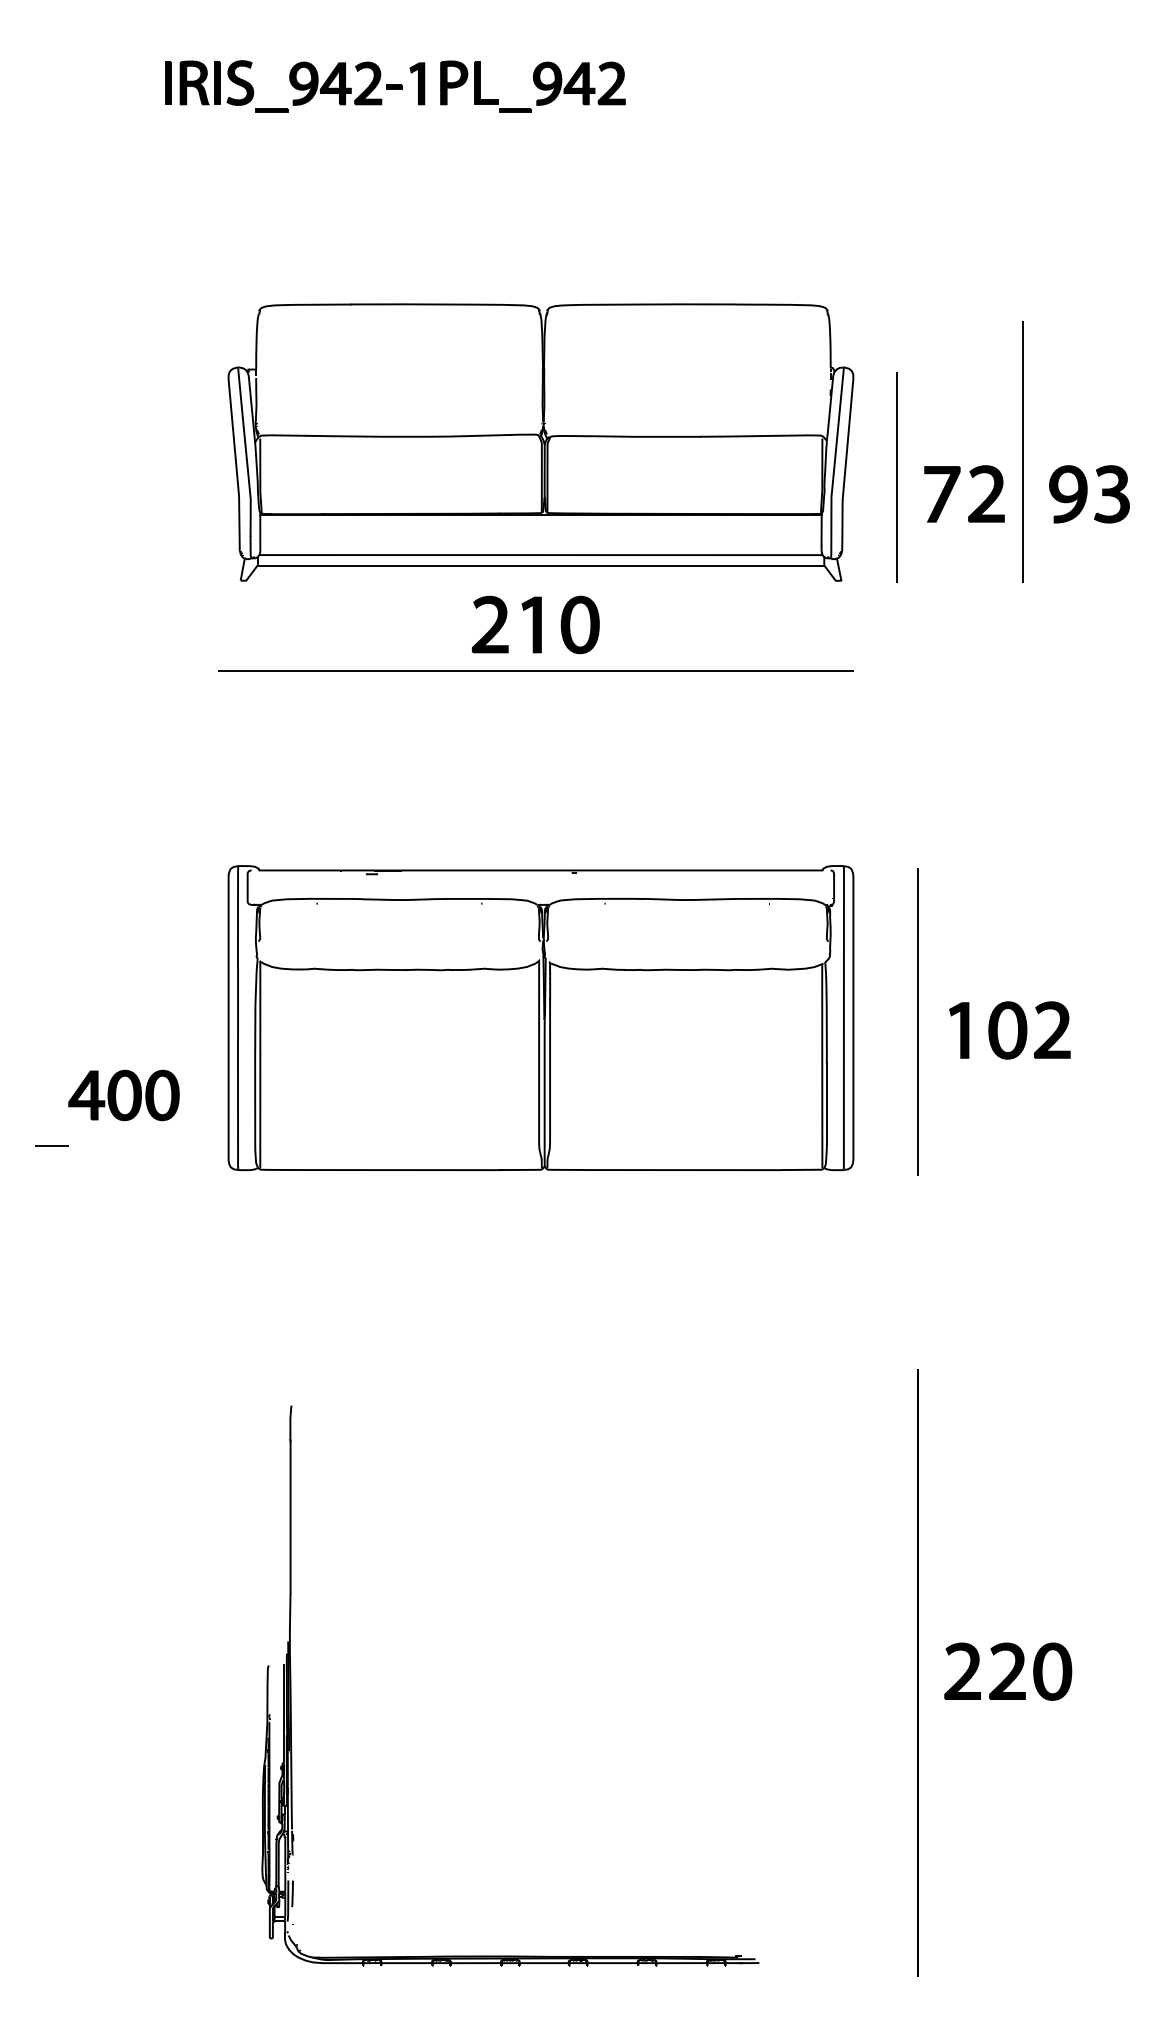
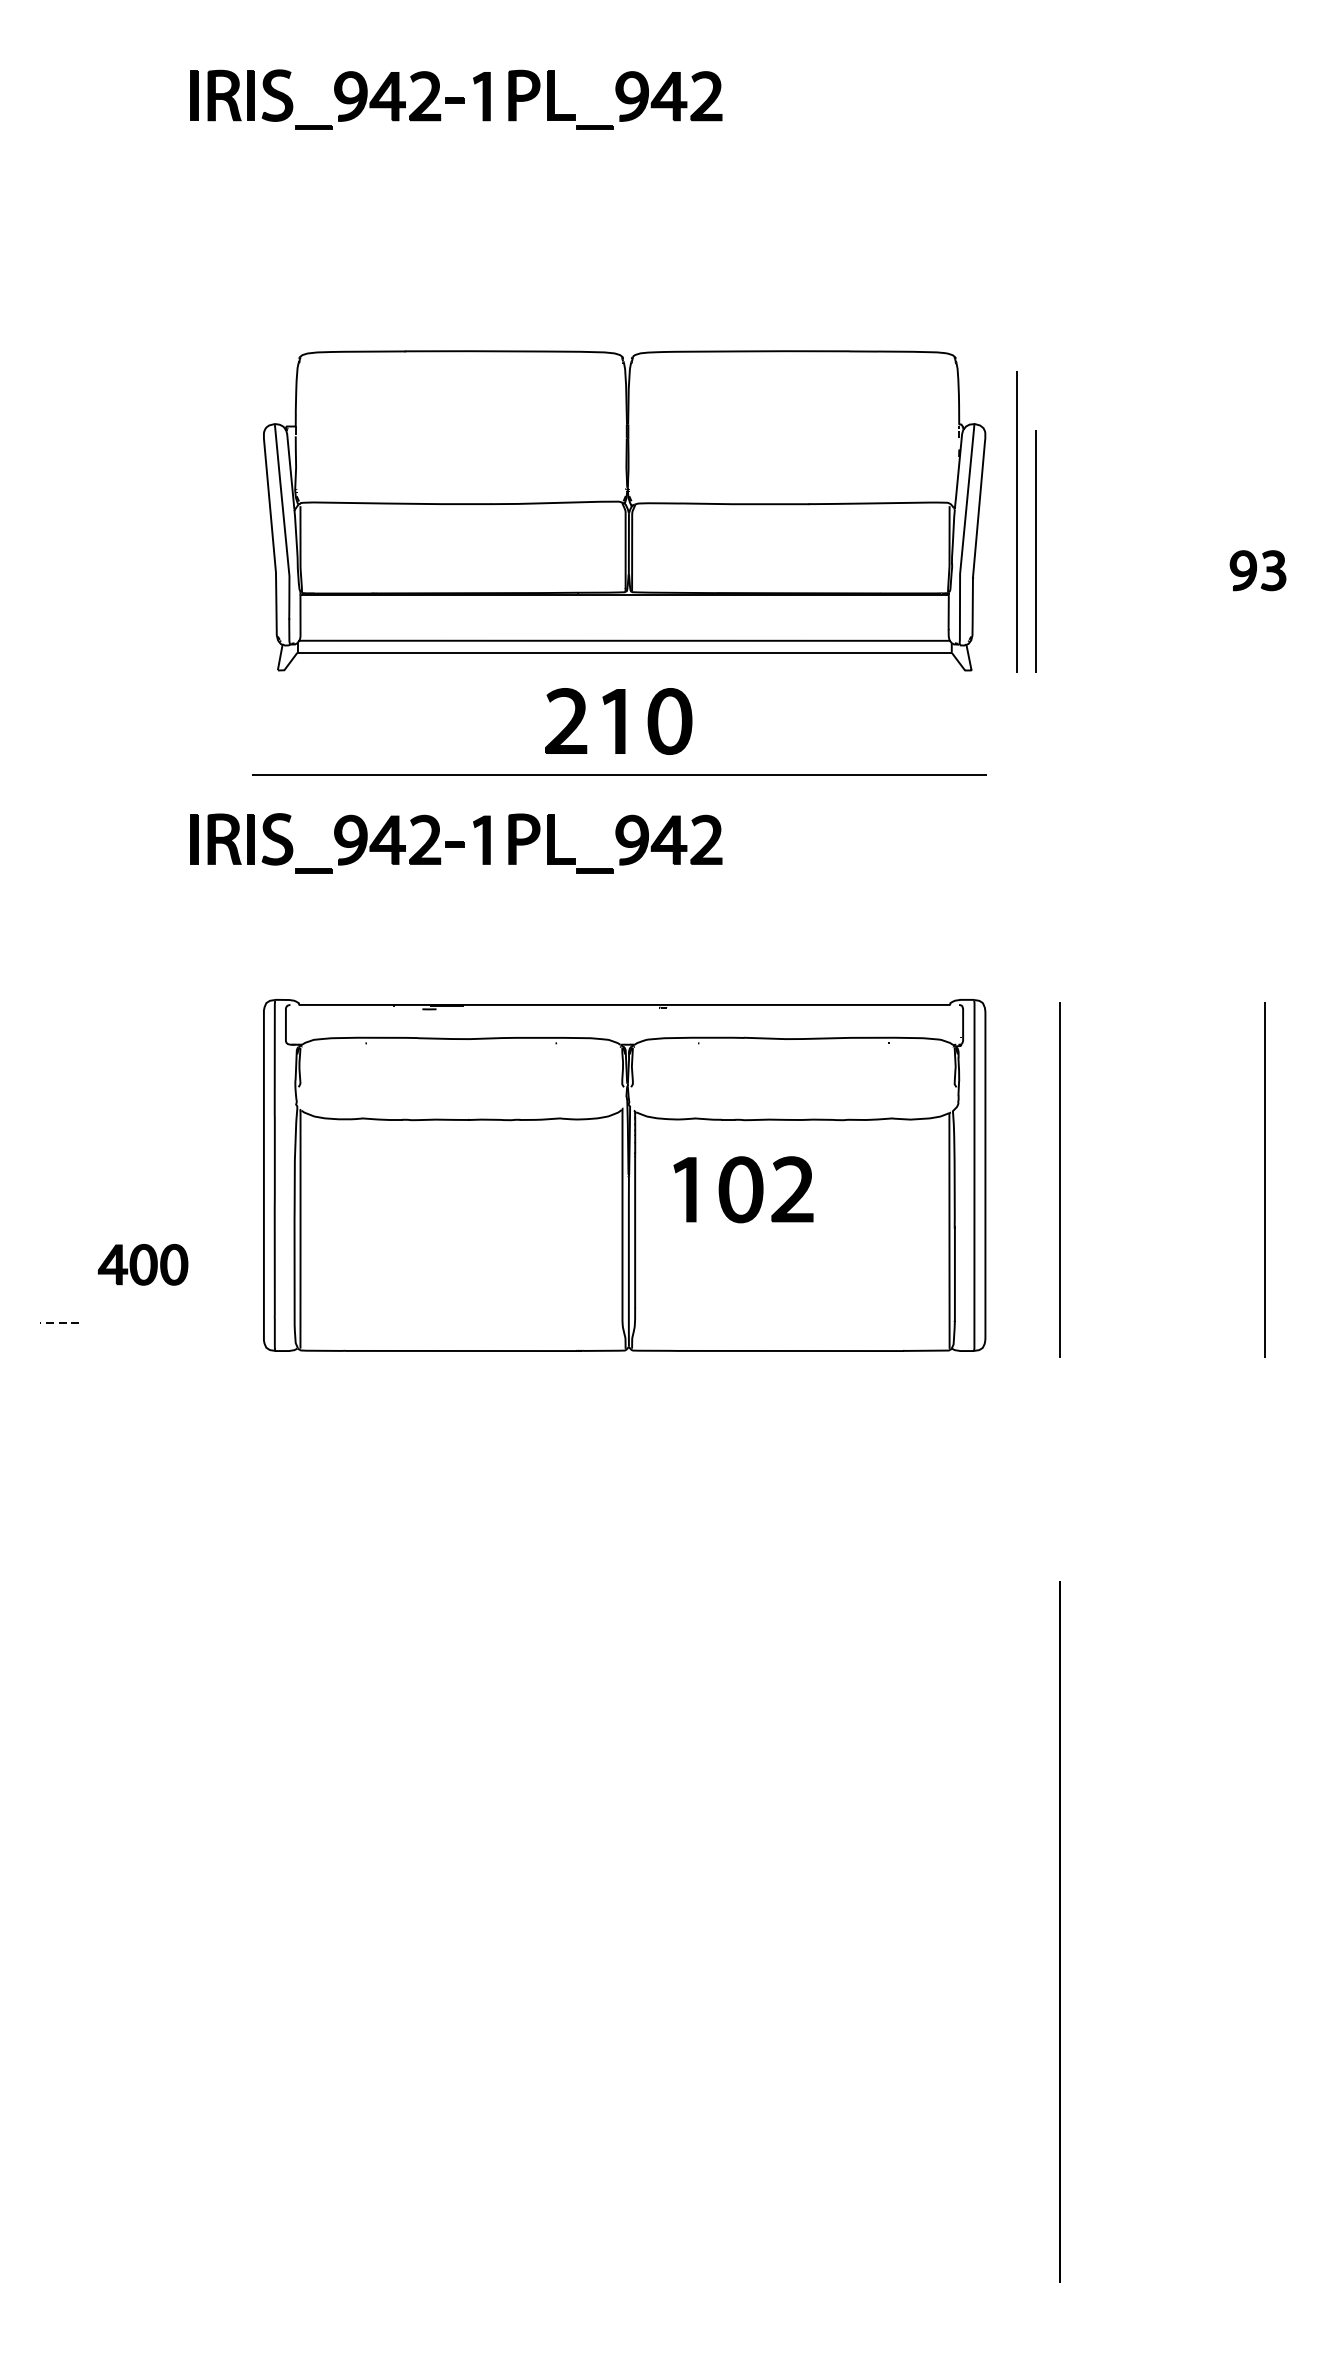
line: (1022, 451) -> (1015, 521), moved
part: (953, 487) -> (1101, 562), removed
part: (1089, 494) -> (1258, 570), size x0.6
part: (395, 730) -> (456, 843), added
line: (1094, 1021) -> (1263, 1179), added
part: (1009, 1030) -> (743, 1189), moved
part: (123, 1095) -> (142, 1264), size x0.7
line: (51, 1145) -> (59, 1322), solid -> dashed
part: (1008, 1671) -> (1164, 1930), removed
part: (291, 1685) -> (336, 1946), removed

